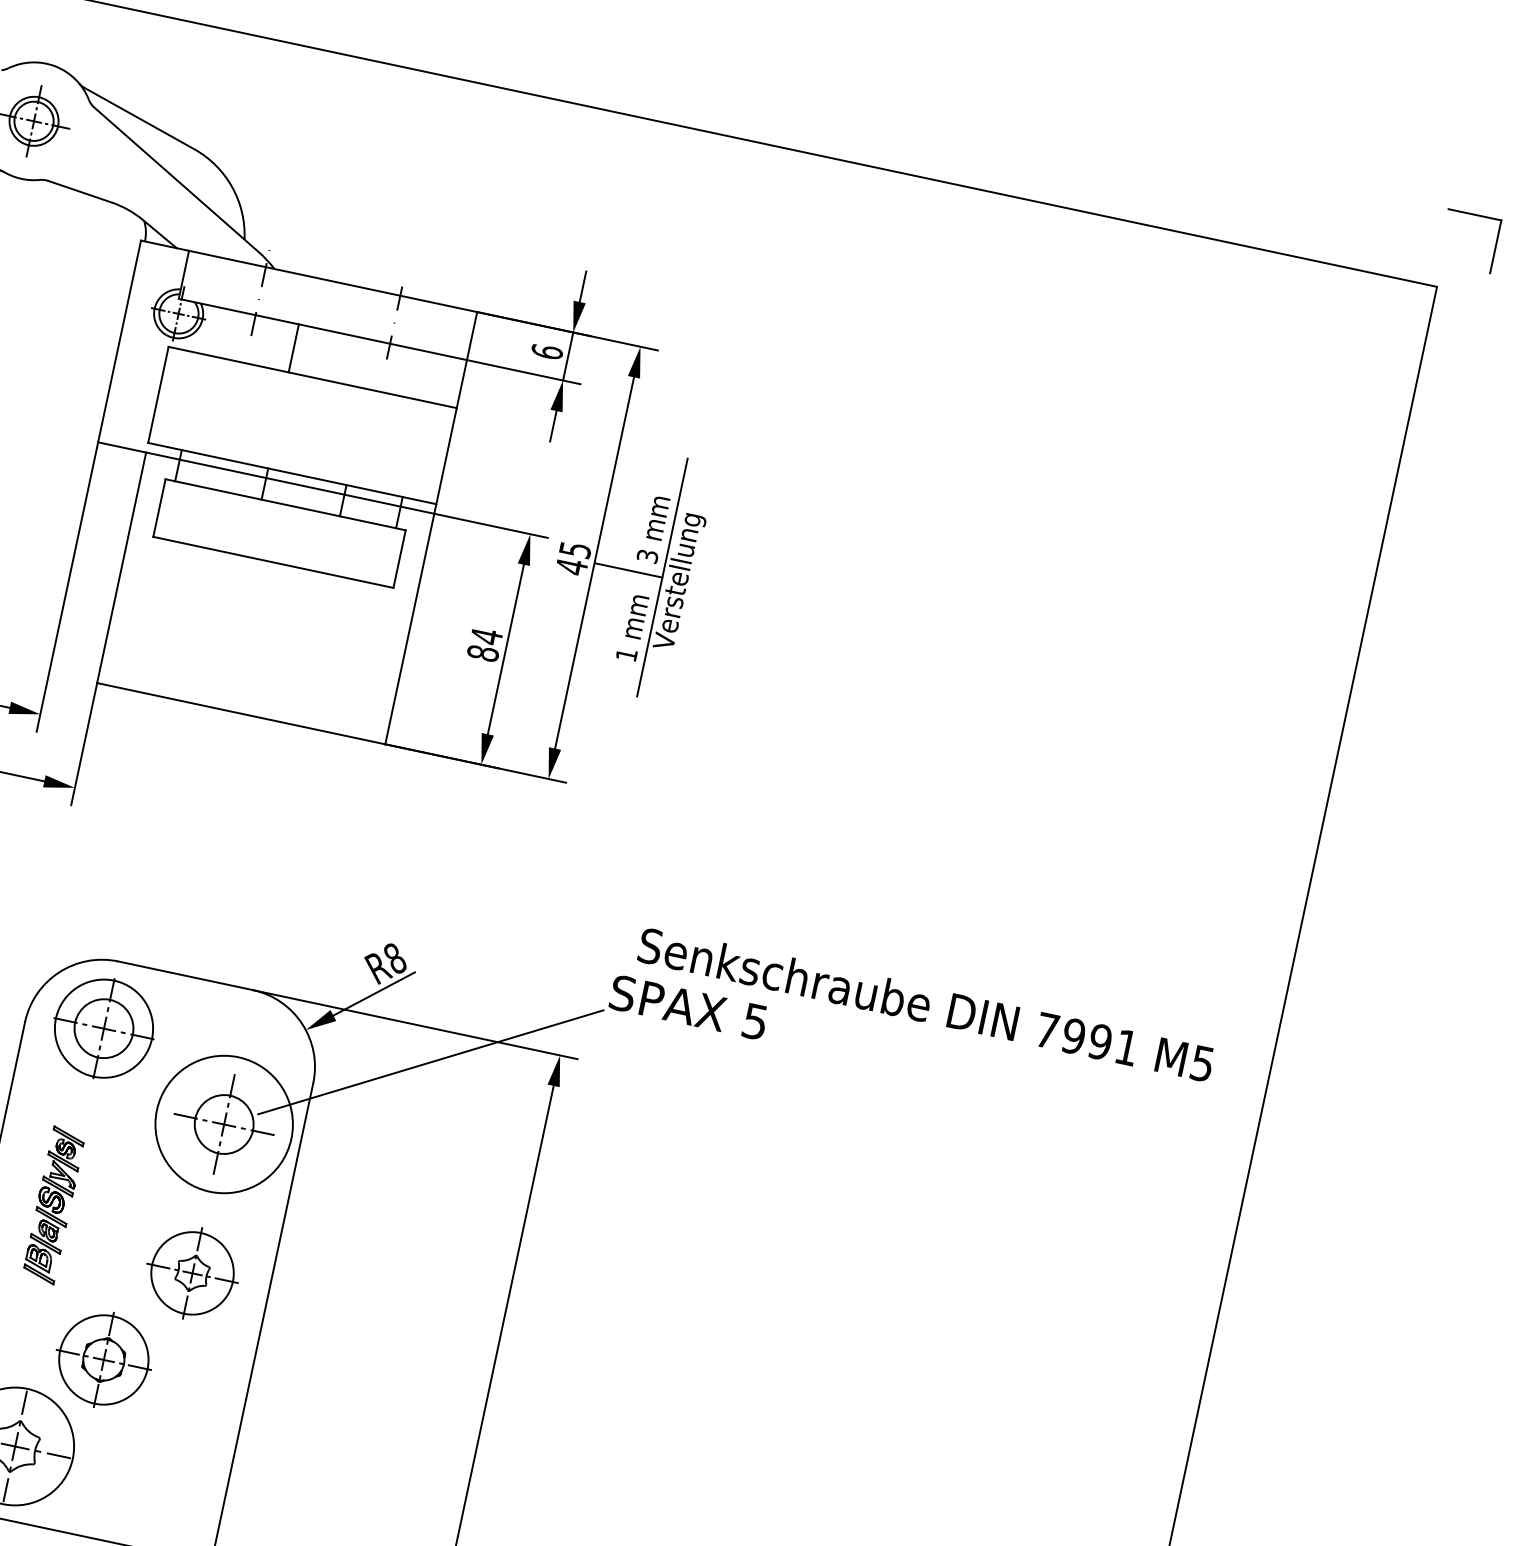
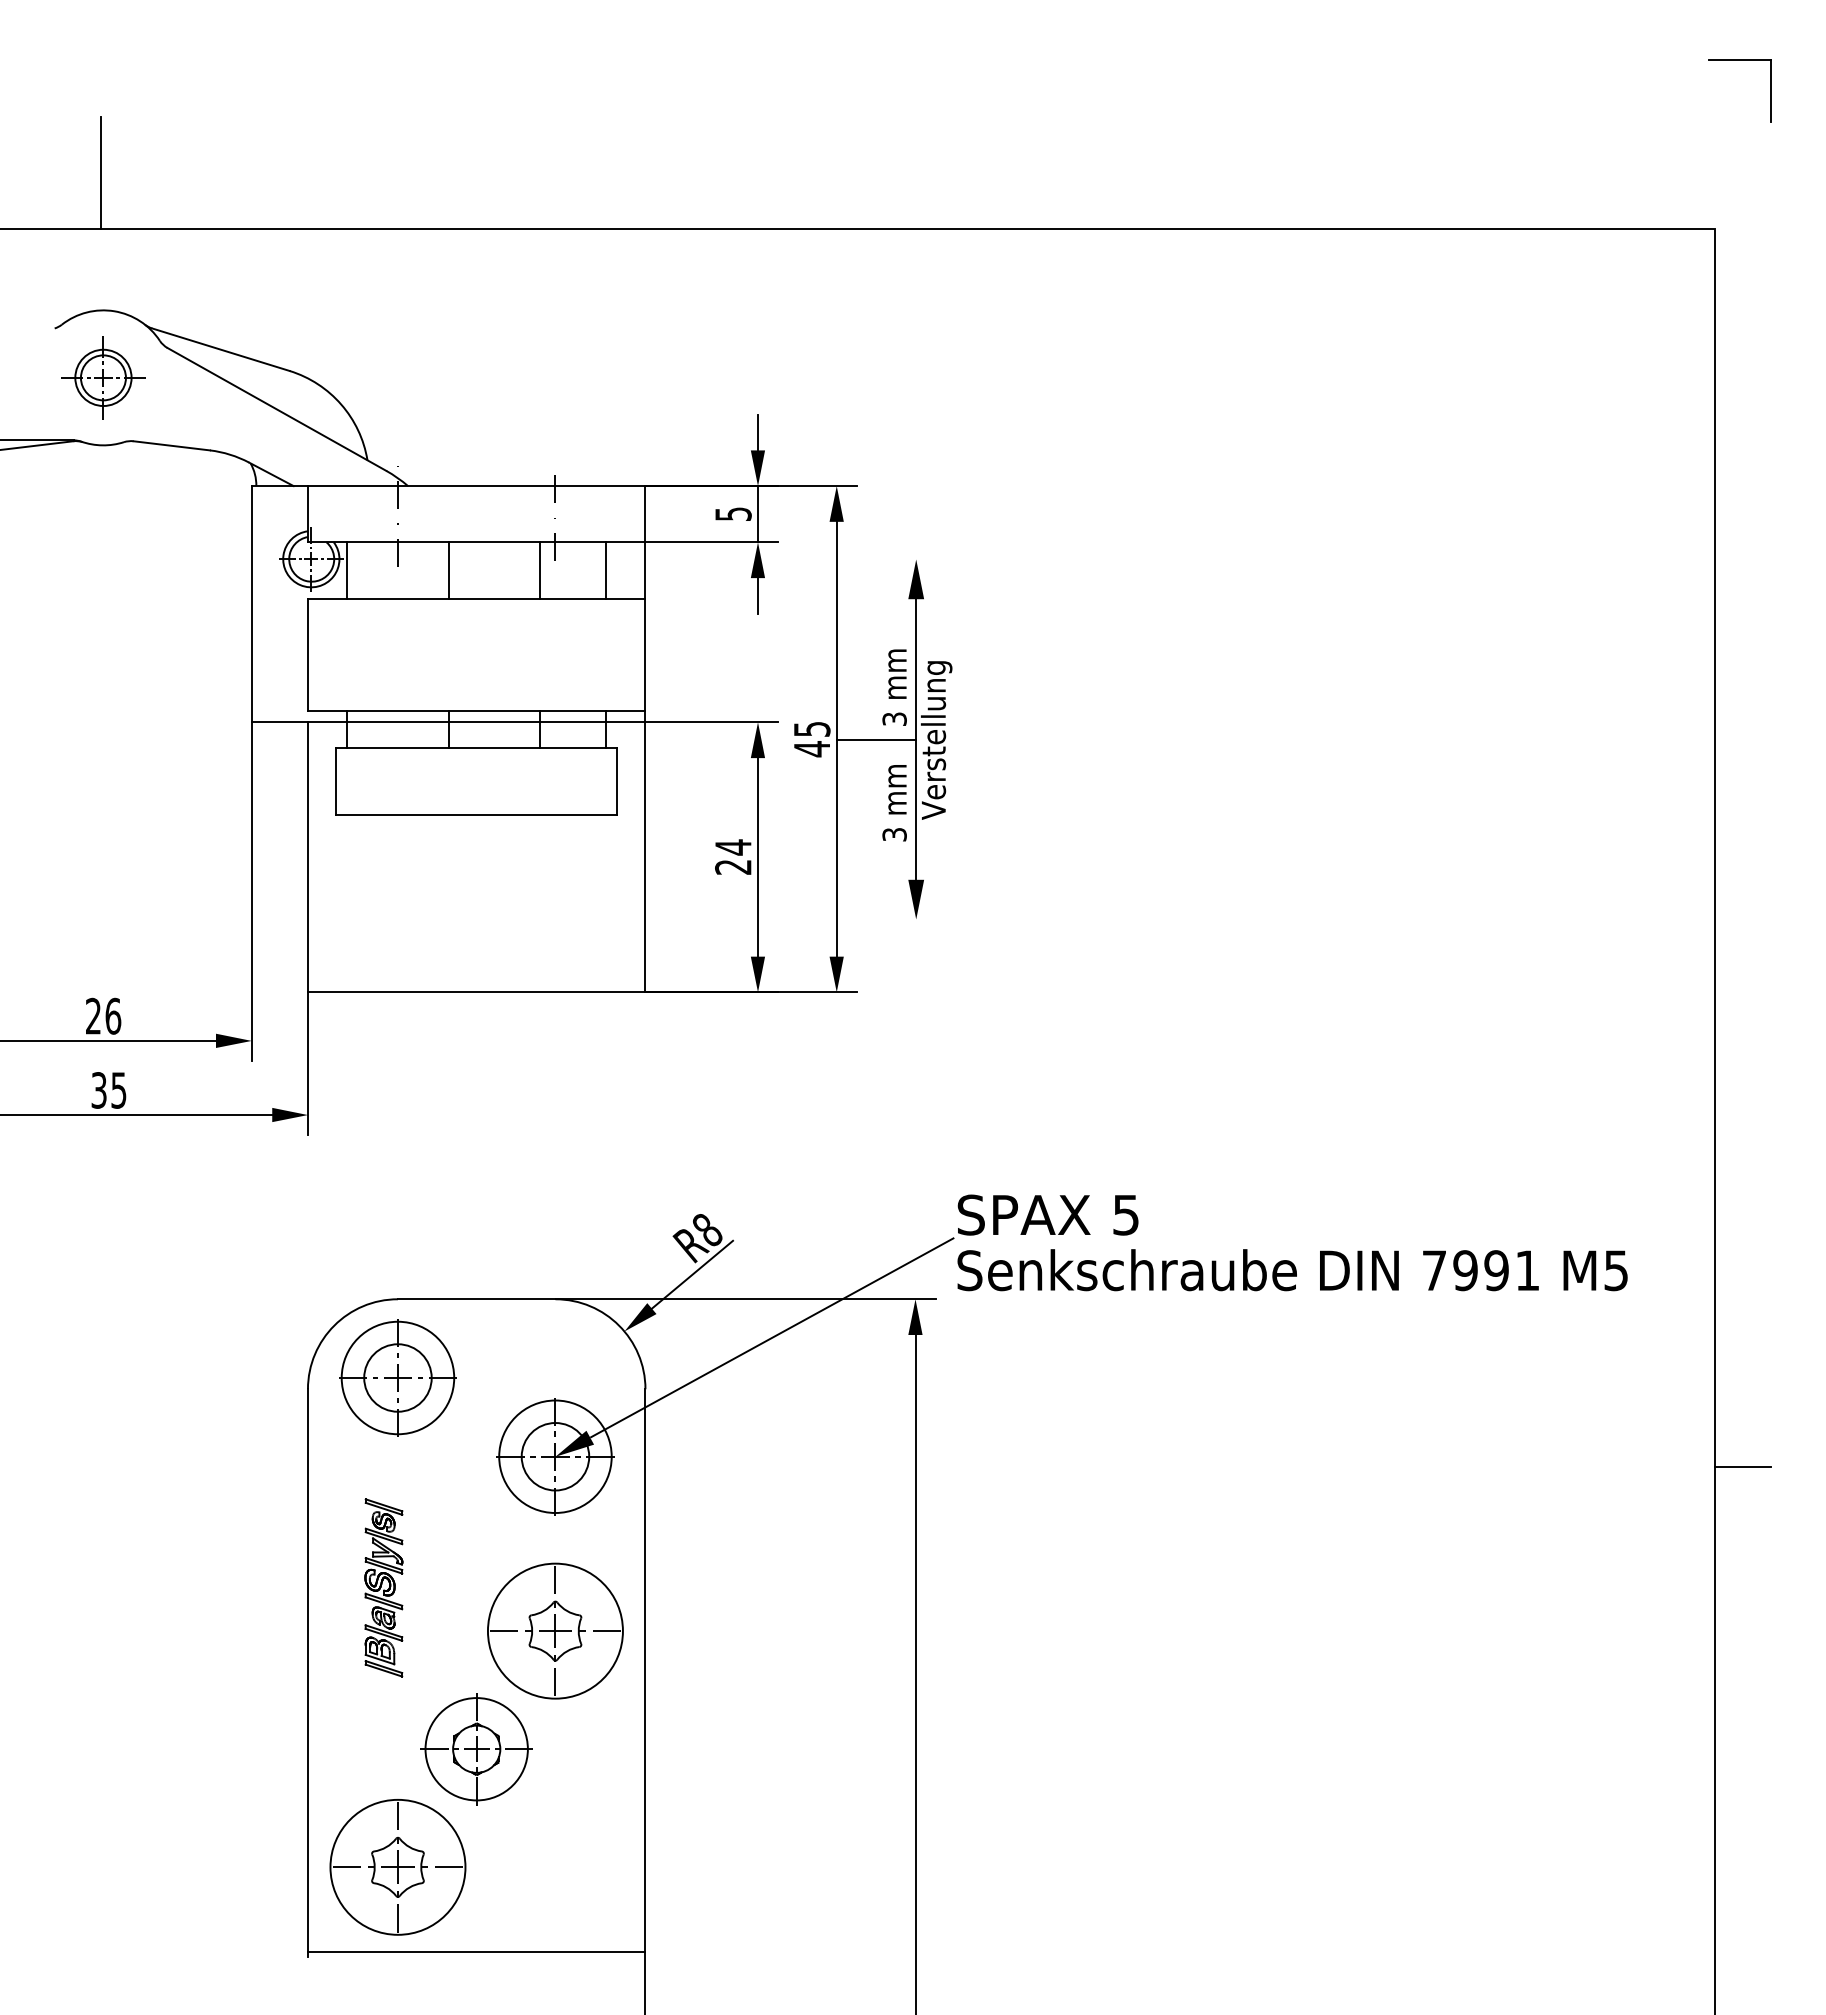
part: (1474, 214) -> (1739, 60), moved
line: (207, 330) -> (347, 570), added
text: (547, 352) -> (733, 514), 6 -> 5
line: (372, 365) -> (540, 570), added
line: (428, 377) -> (606, 570), added
fill: (691, 441) -> (916, 579), added
text: (483, 652) -> (733, 866), 84 -> 24
text: (626, 654) -> (894, 834), 1 -> 3
fill: (633, 714) -> (916, 899), added
text: (926, 1004) -> (1292, 1270), moved
fill: (242, 1116) -> (574, 1443), added
circle: (224, 1124) -> (555, 1456), size x0.71
part: (192, 1272) -> (555, 1630), size x1.43
line: (1236, 1348) -> (1743, 1466), added

